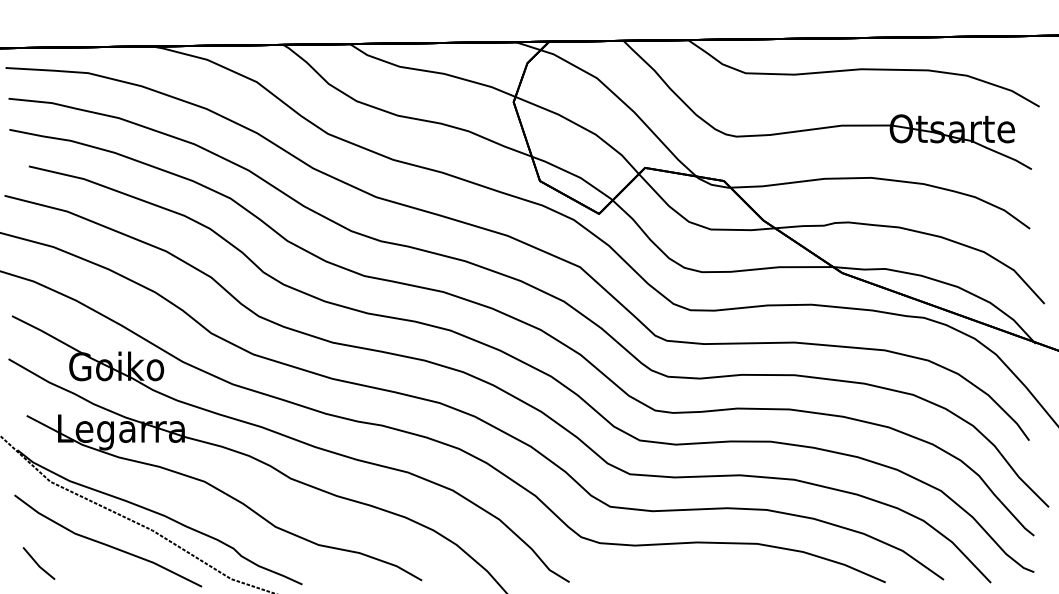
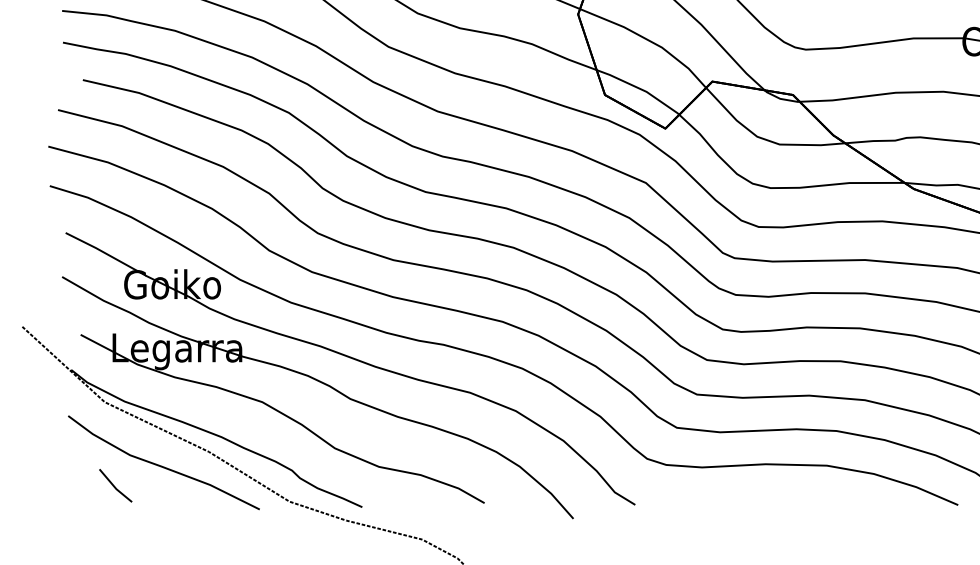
part: (38, 563) -> (115, 485), moved

